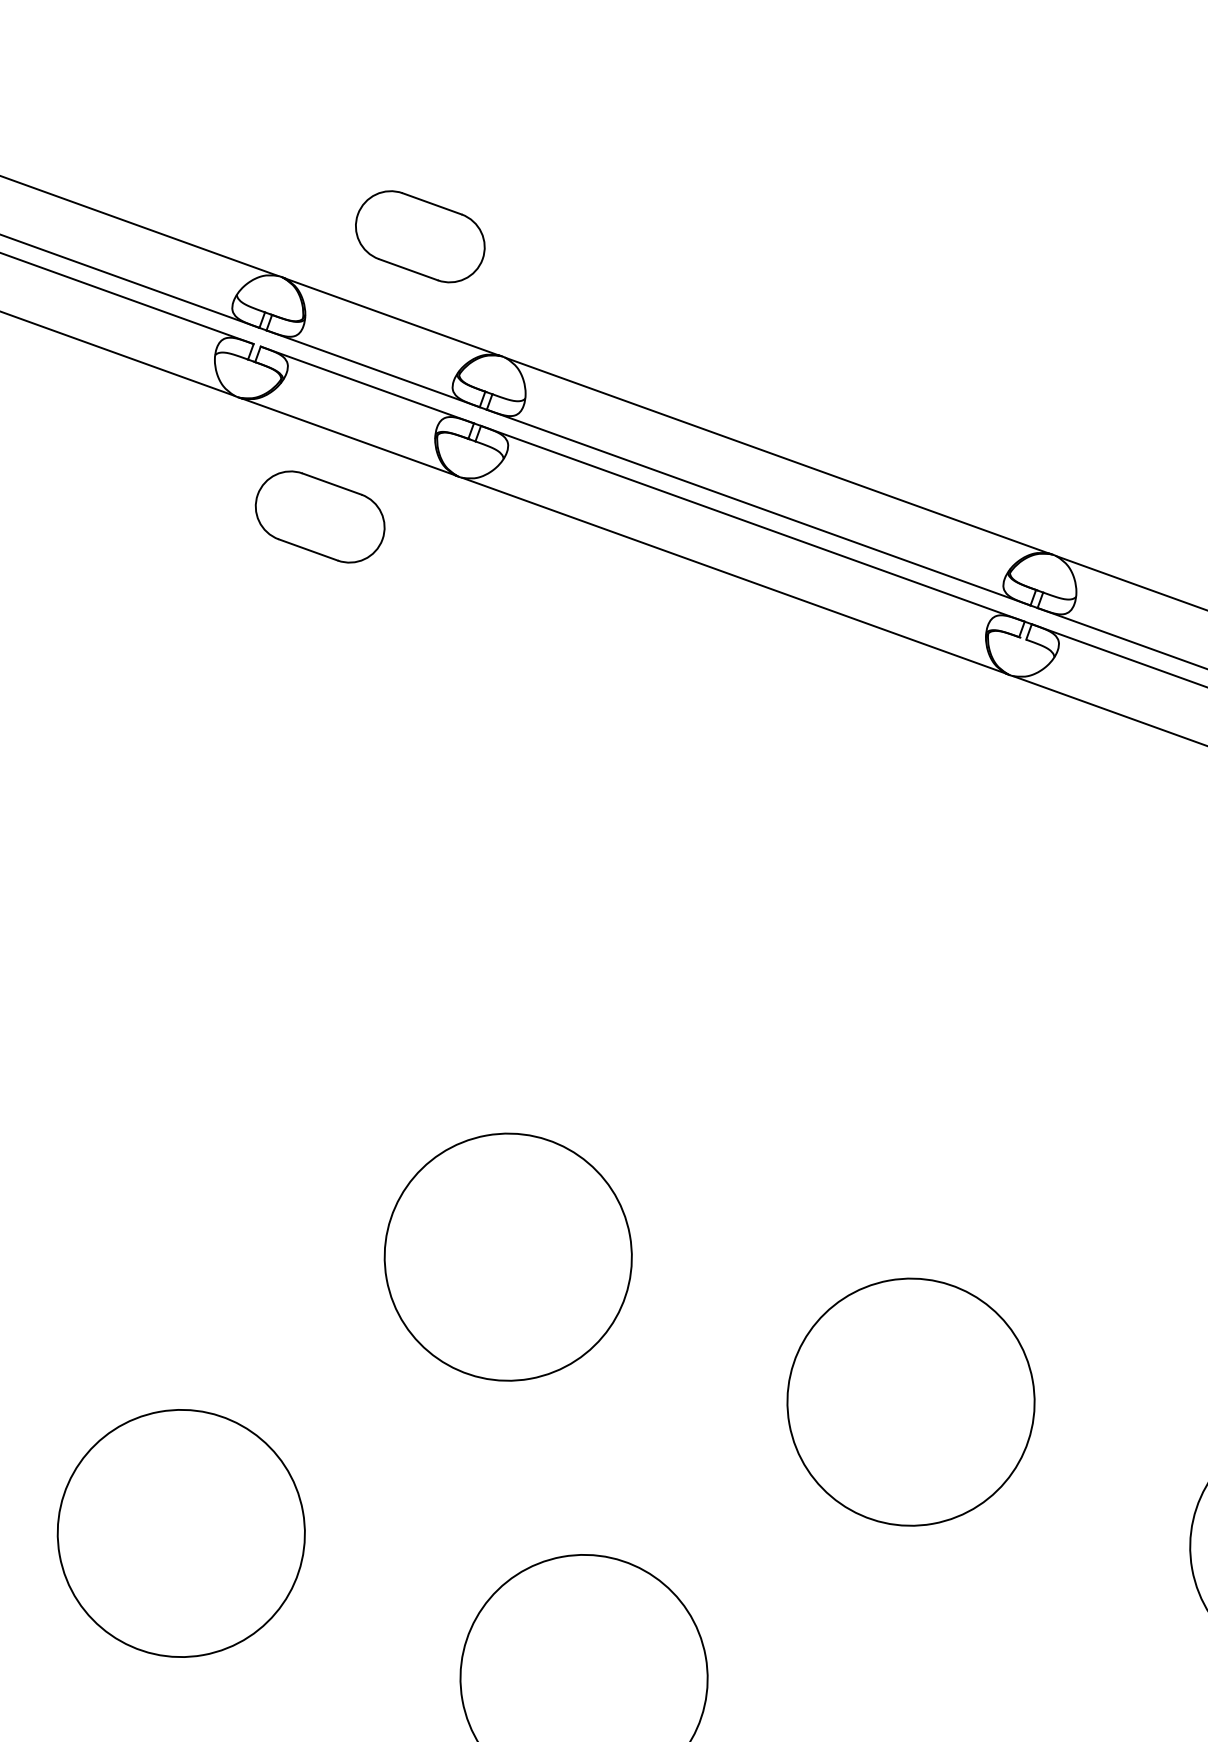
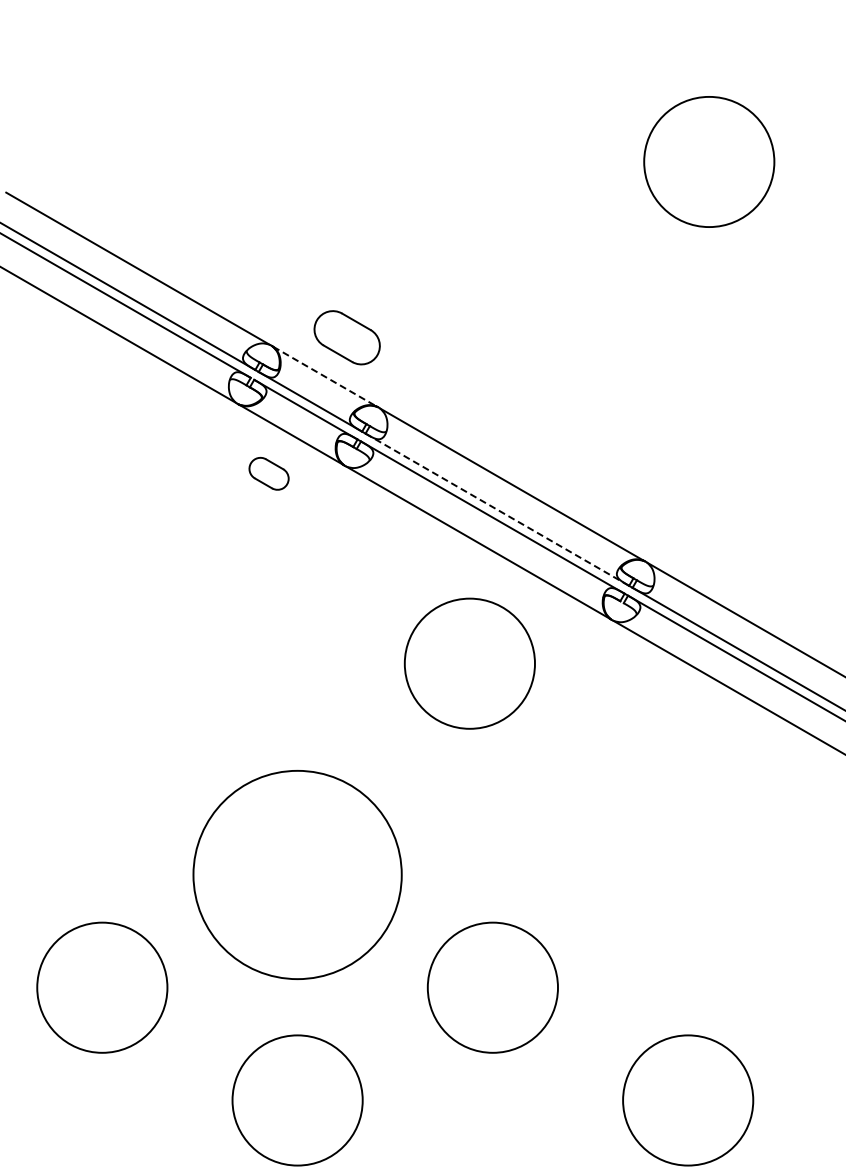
line: (390, 316) -> (324, 376), solid -> dashed
line: (759, 508) -> (497, 510), solid -> dashed
part: (318, 516) -> (268, 473), size x0.6
circle: (758, 804) -> (469, 663), added
circle: (507, 1256) -> (297, 874), size x1.6

